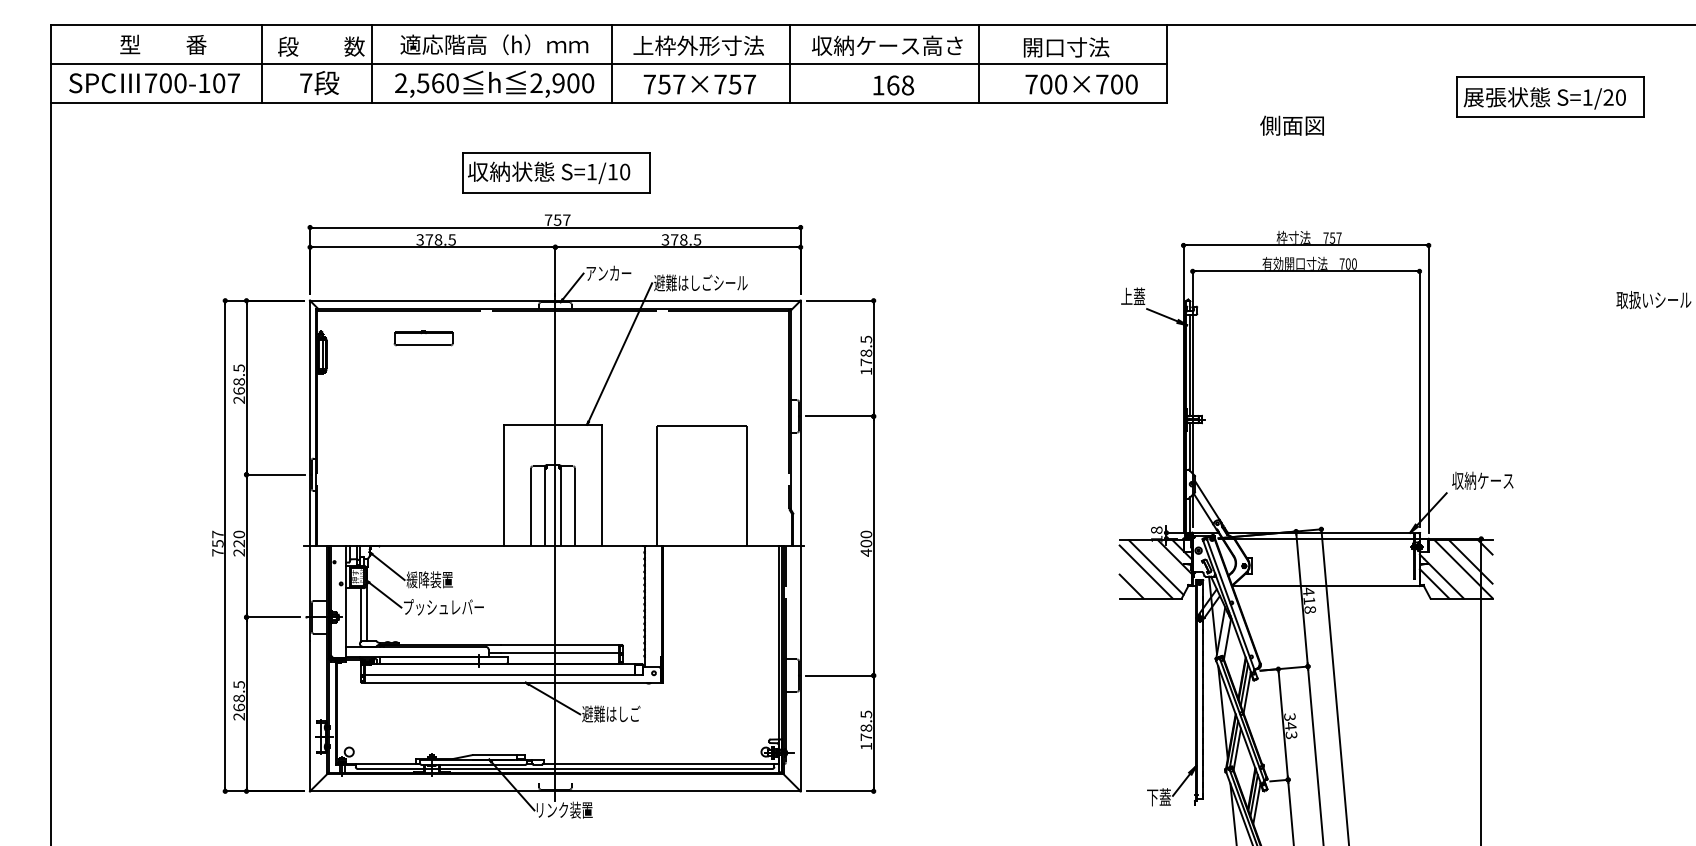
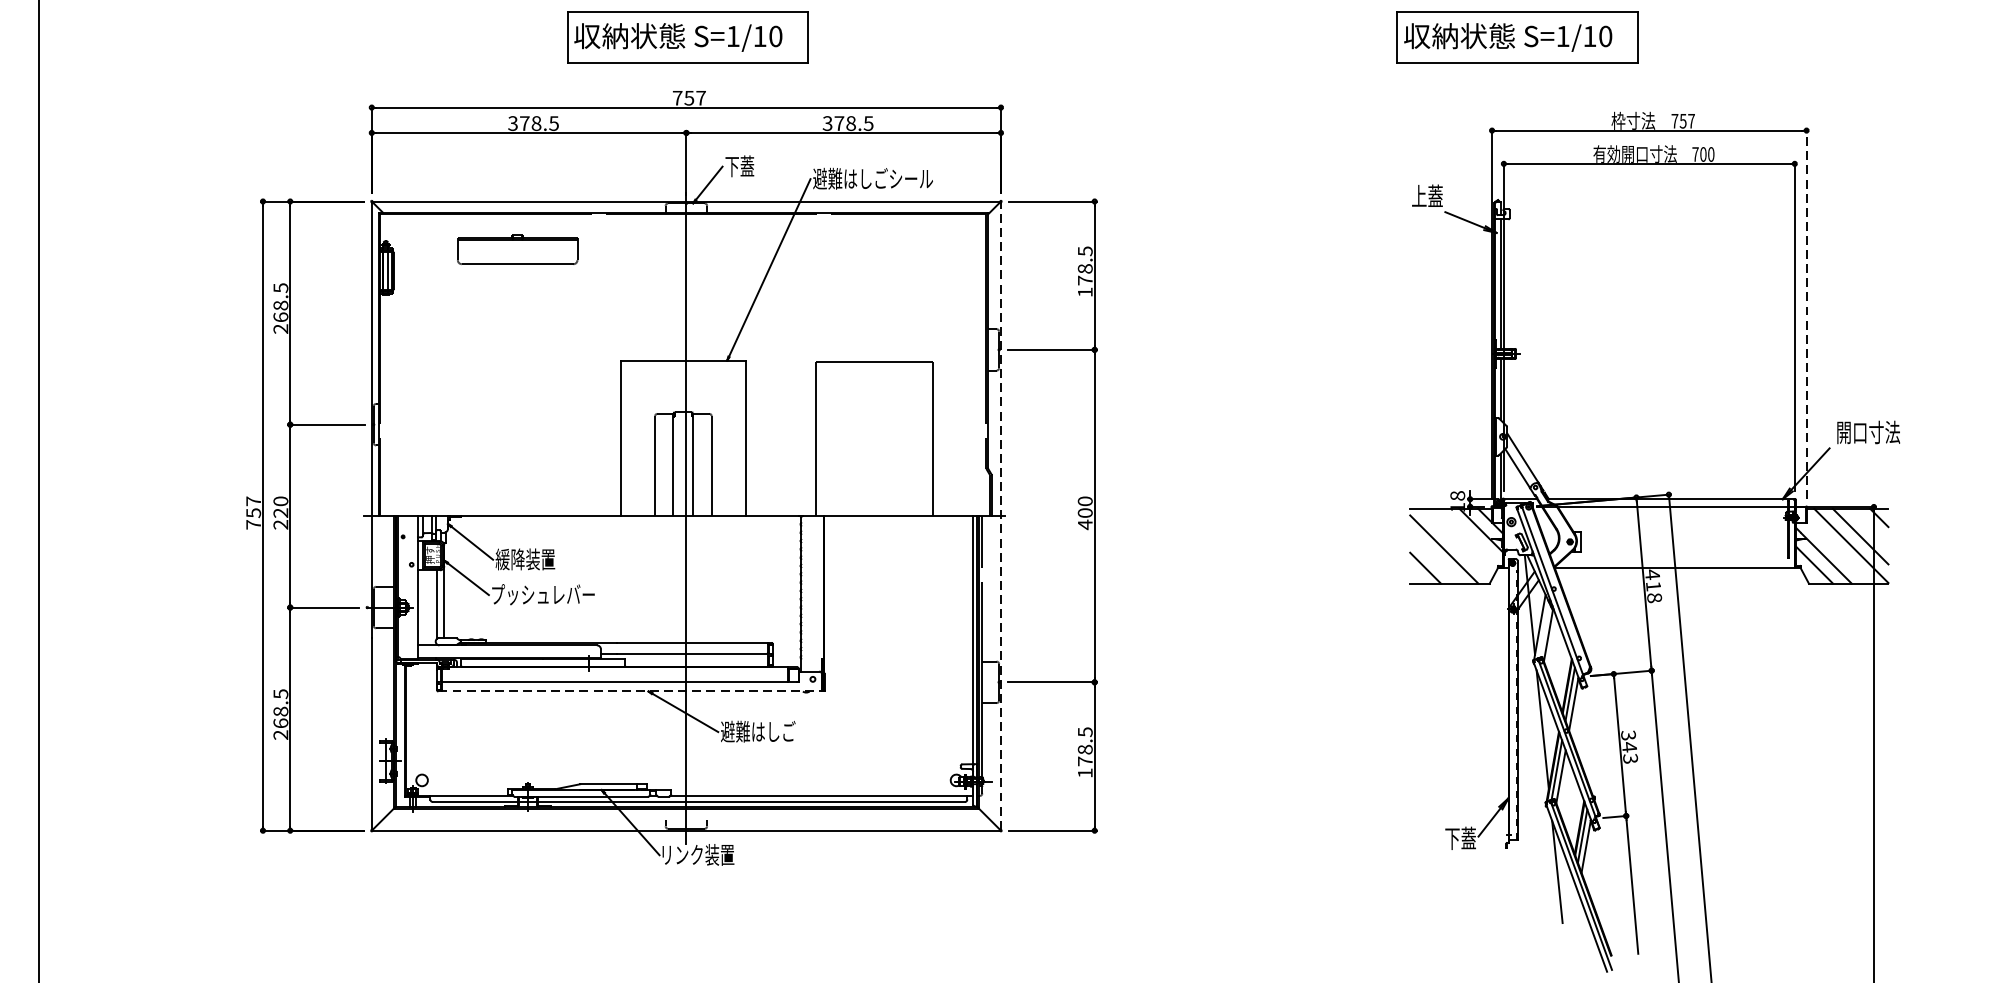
part: (1203, 172) -> (1517, 37), added
text: (608, 272) -> (754, 165), アンカー -> 下蓋
part: (423, 338) -> (517, 249), size x1.6
line: (1428, 387) -> (1806, 312), solid -> dashed
text: (1482, 480) -> (1875, 432), 収納ケース -> 開口寸法
line: (800, 546) -> (1000, 516), solid -> dashed
line: (1156, 567) -> (1457, 543), removed
line: (511, 682) -> (630, 691), solid -> dashed

